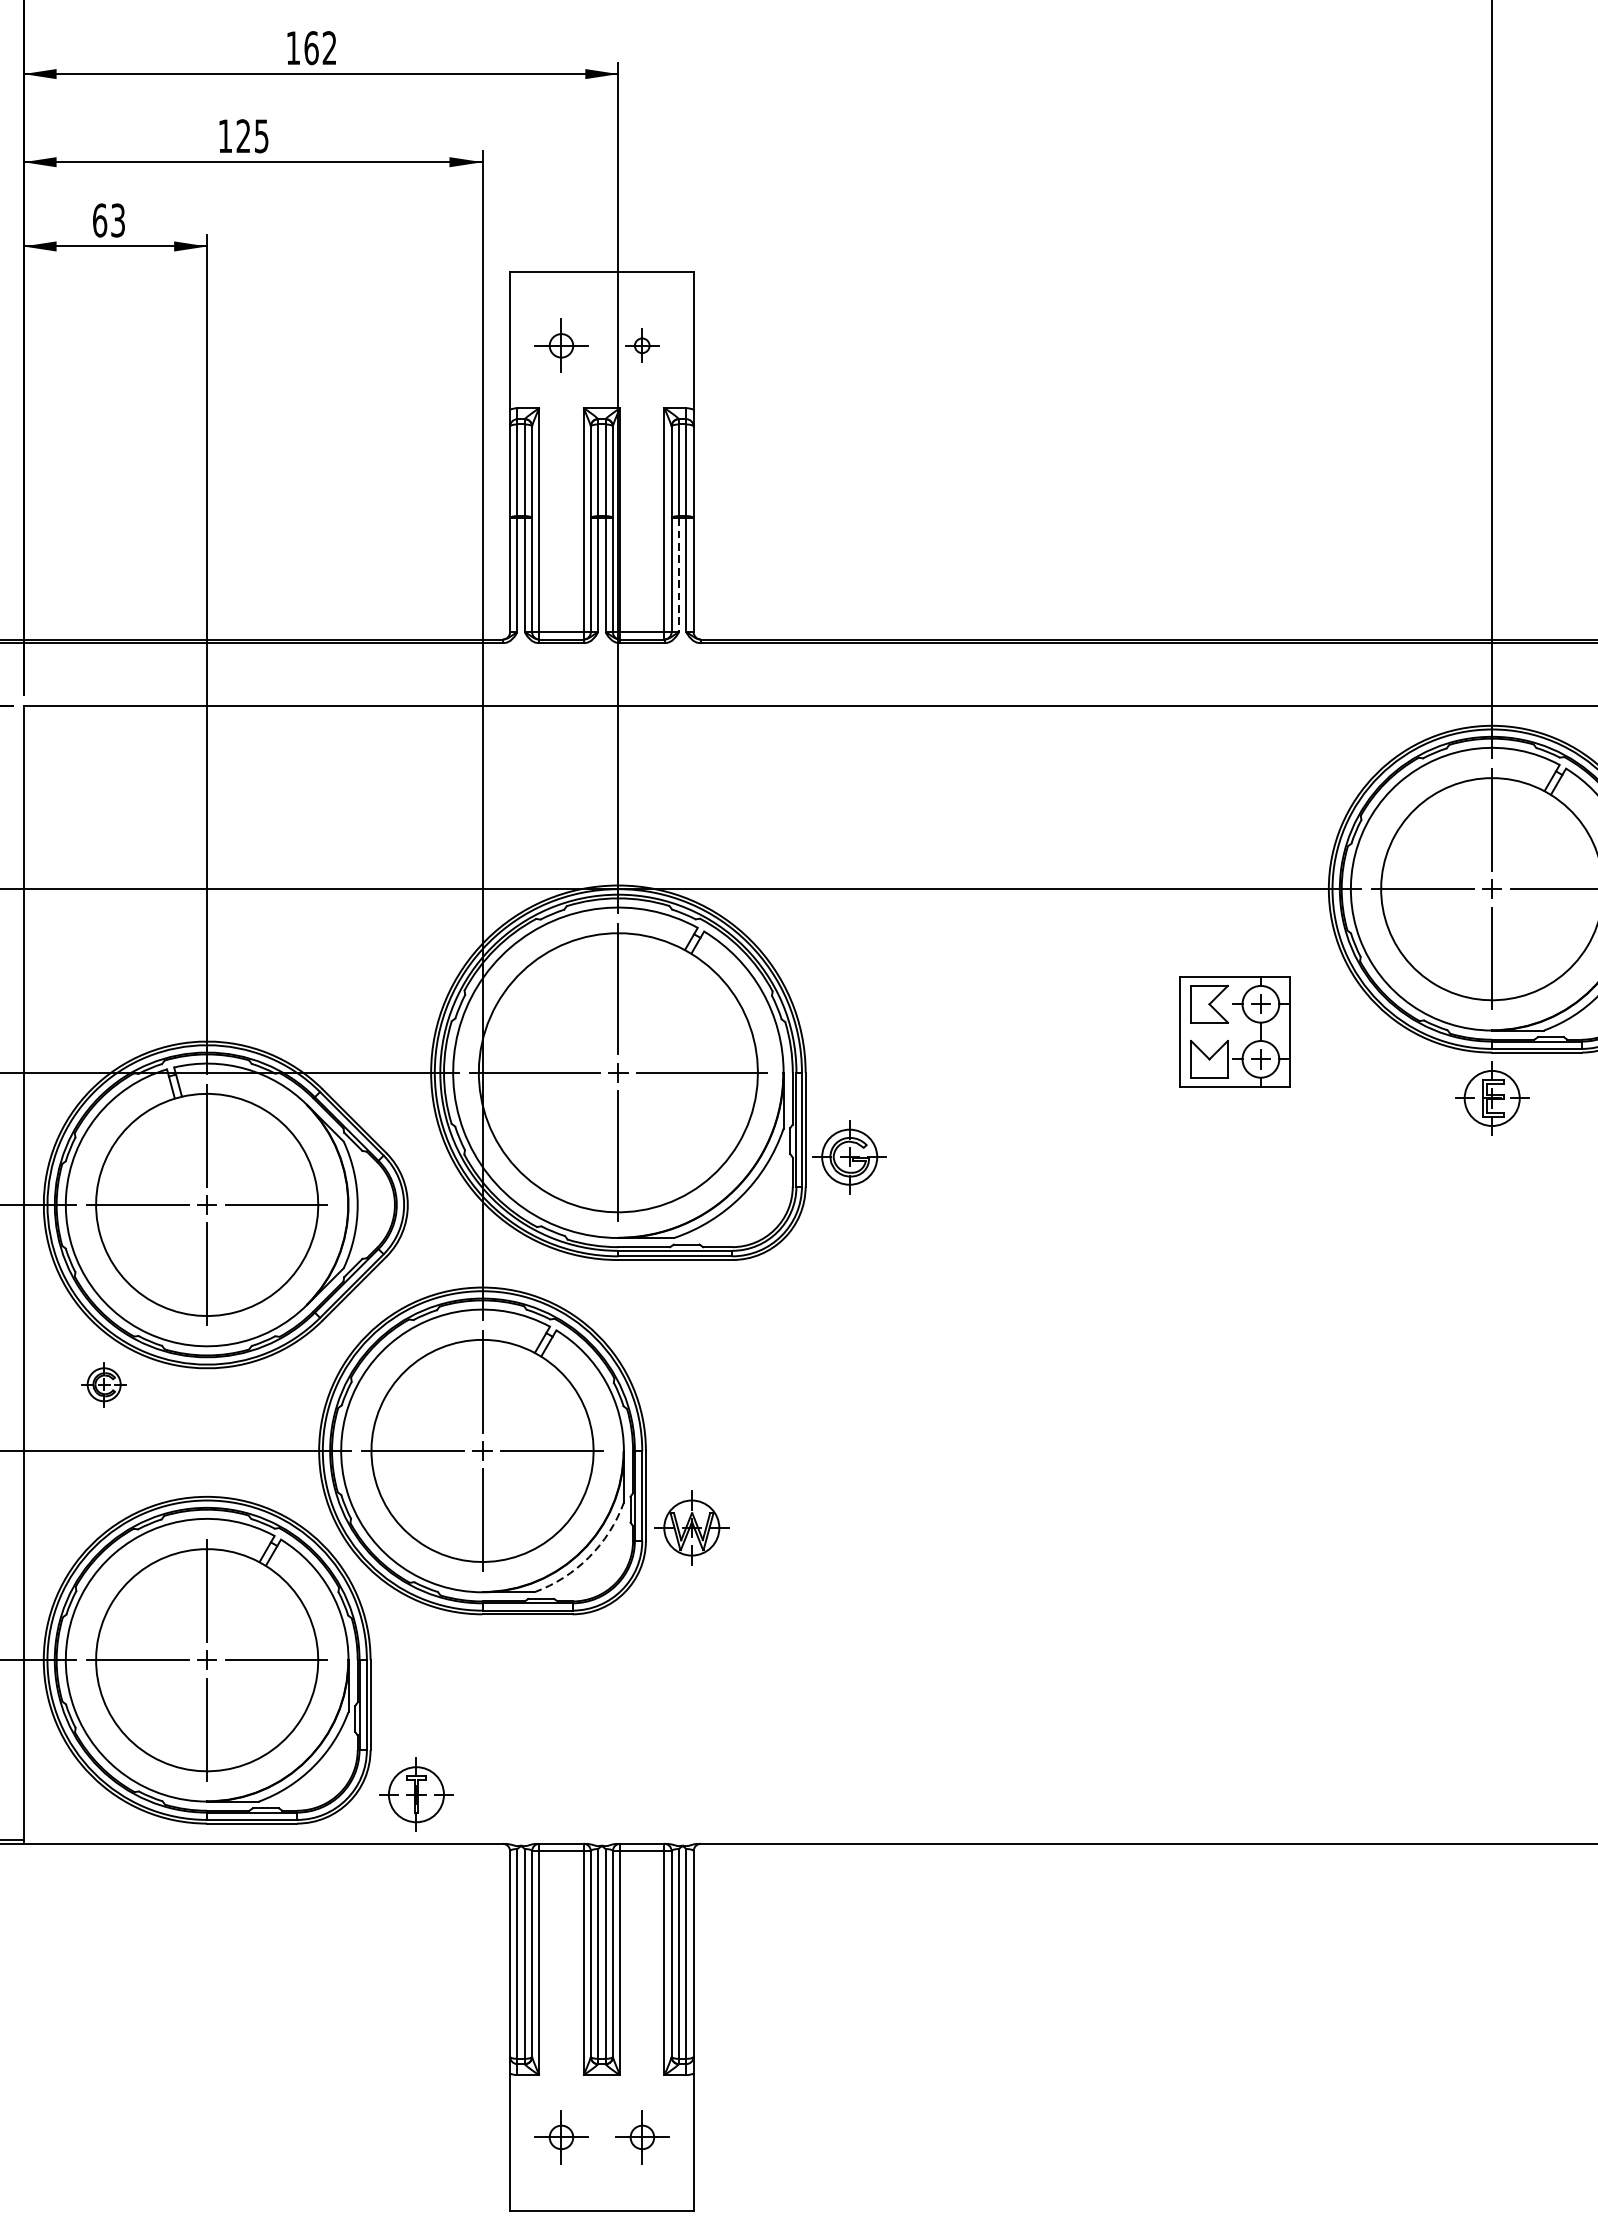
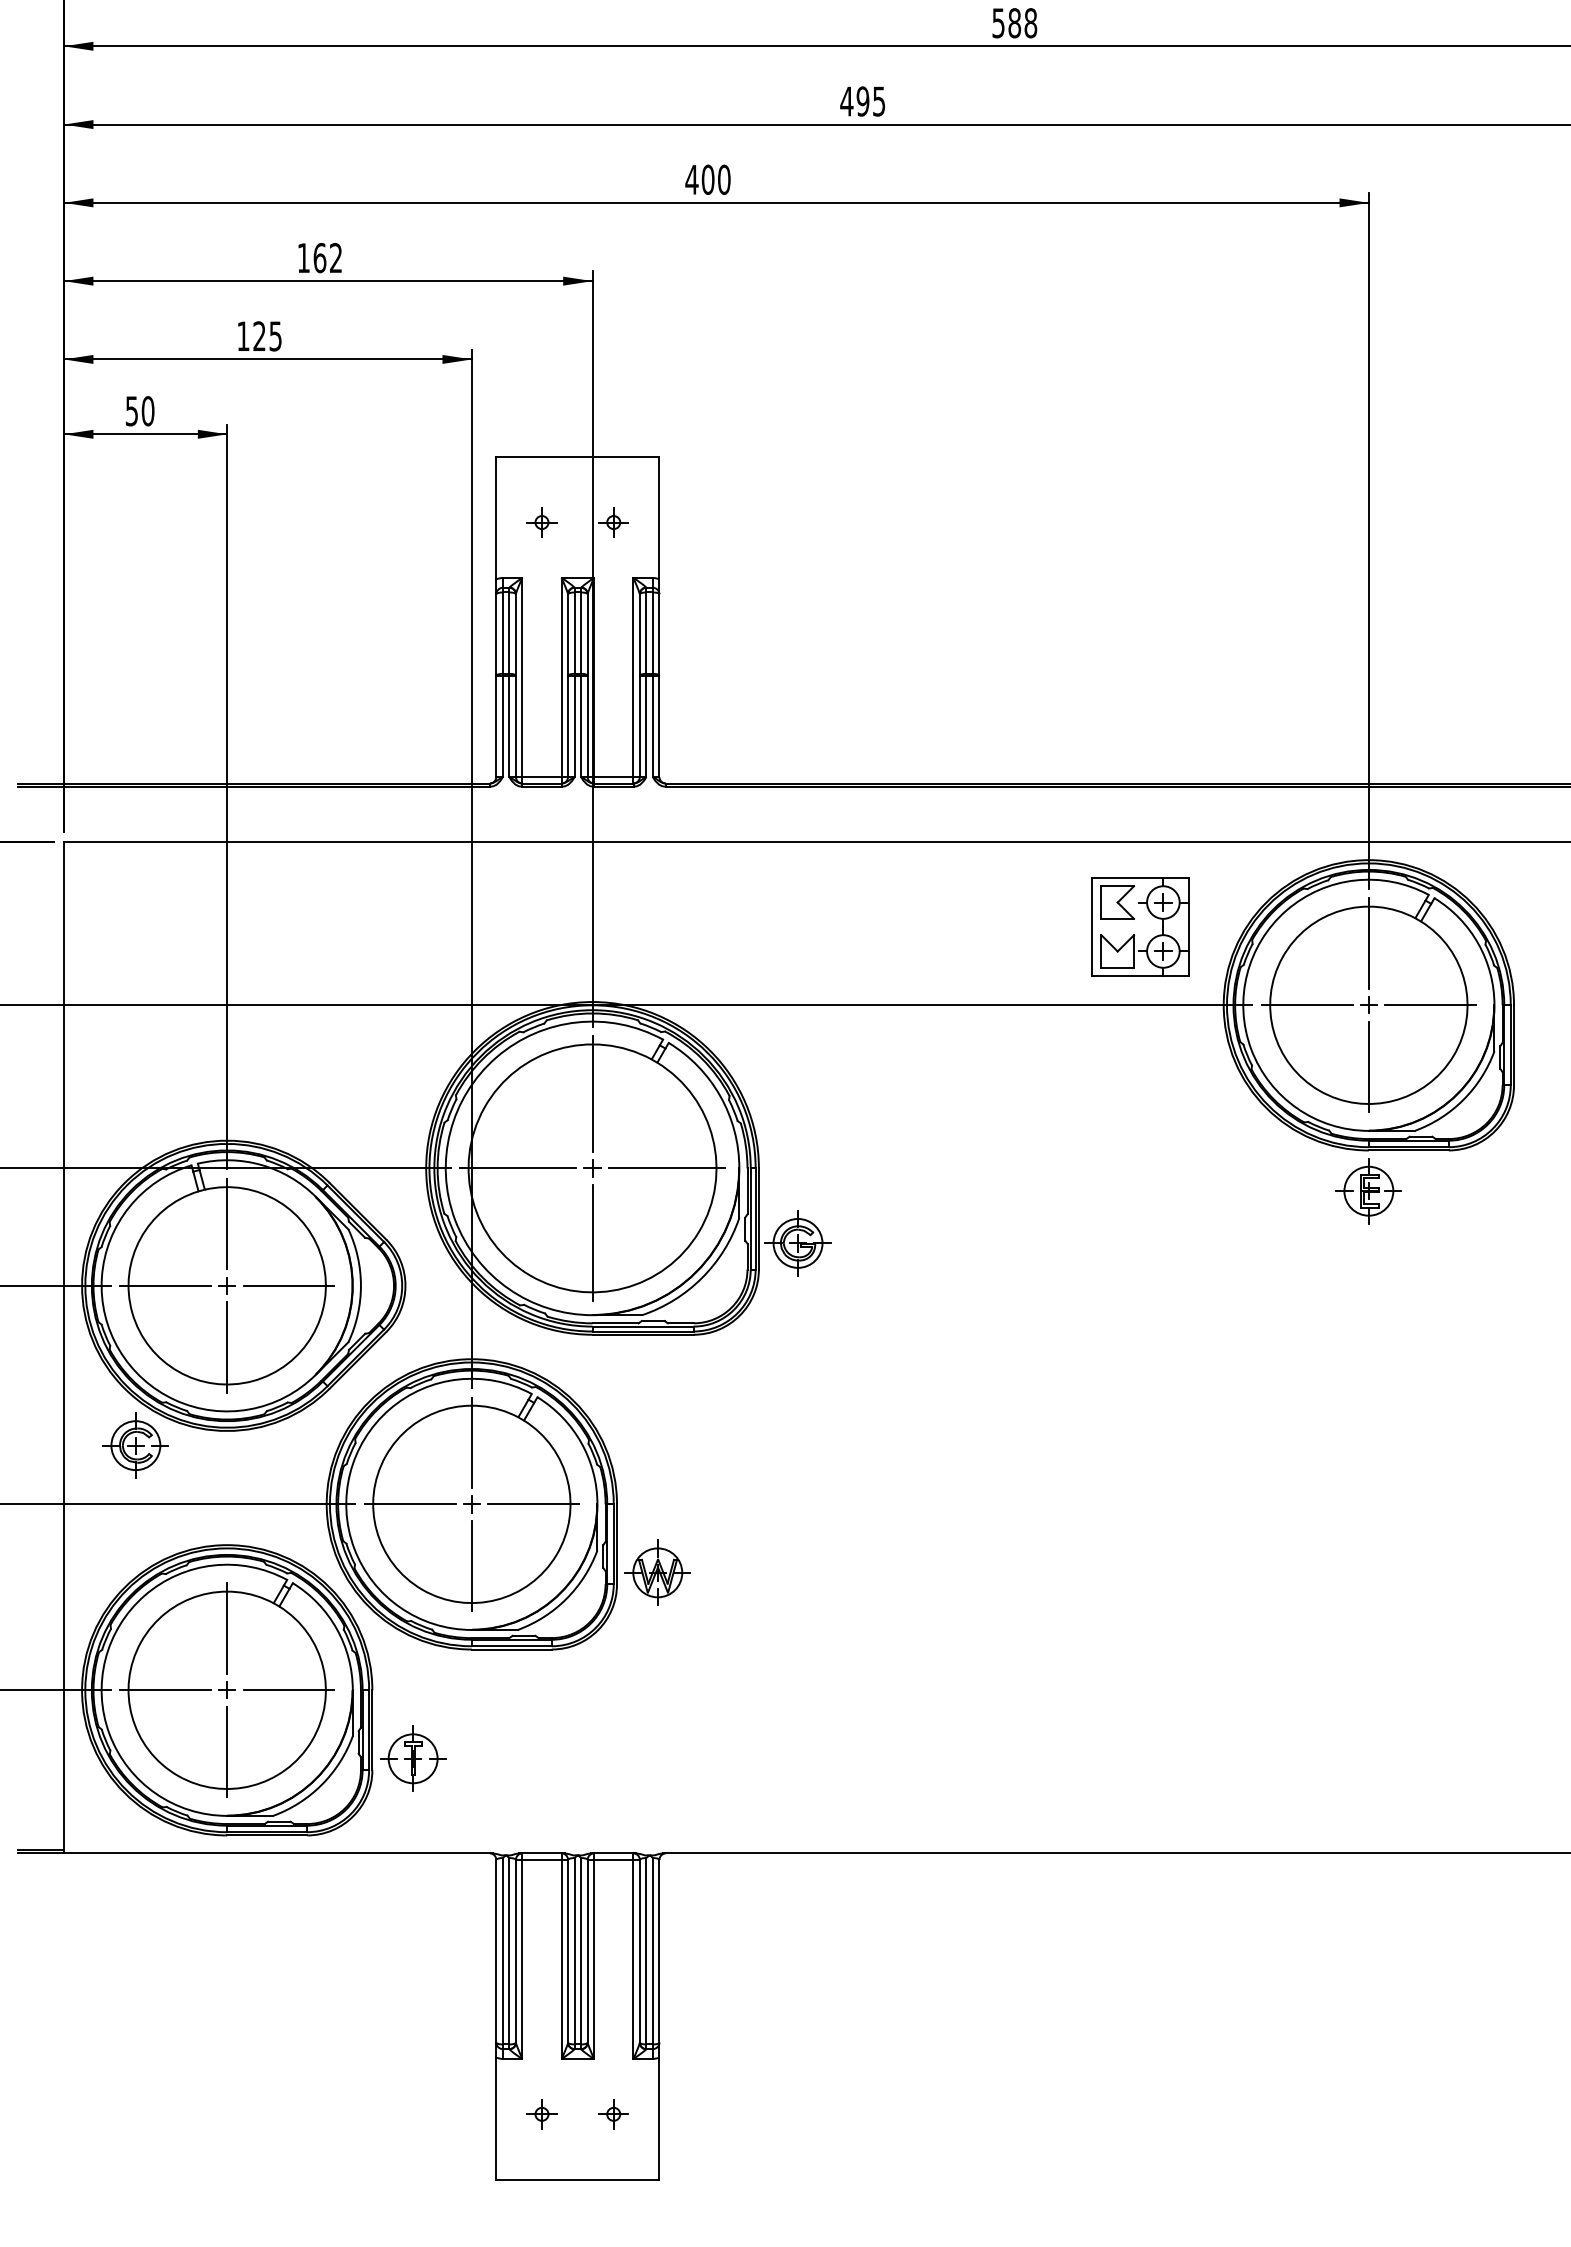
text: (108, 220) -> (139, 411), 63 -> 50
part: (560, 345) -> (541, 522), size x0.62
line: (679, 575) -> (646, 726), dashed -> solid
part: (1235, 1031) -> (1140, 926), moved
part: (103, 1384) -> (135, 1445), size x1.67
arc: (589, 1556) -> (566, 1598), dashed -> solid
part: (416, 1794) -> (413, 1758), moved
part: (560, 2137) -> (541, 2114), size x0.62
part: (641, 2137) -> (613, 2114), size x0.62

